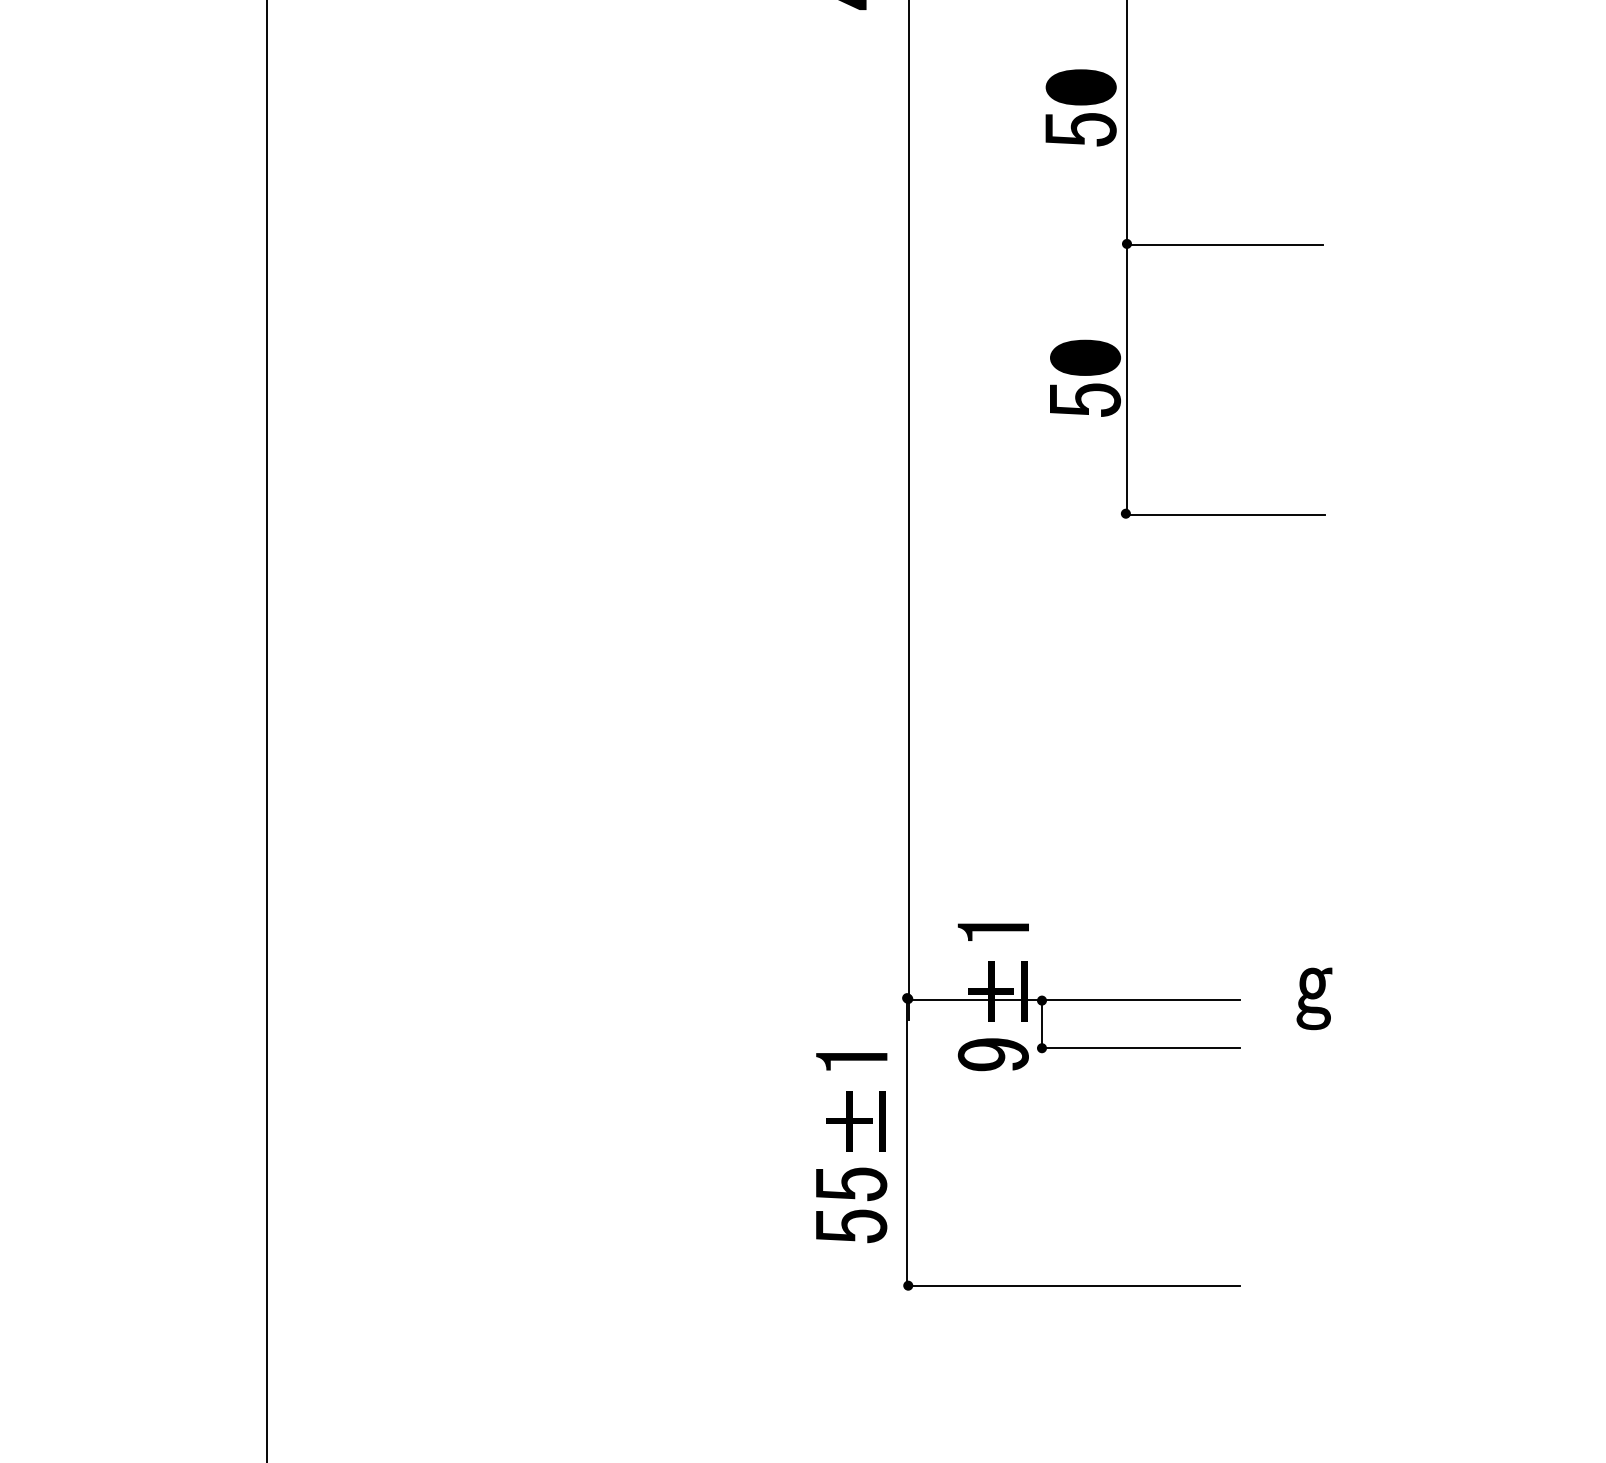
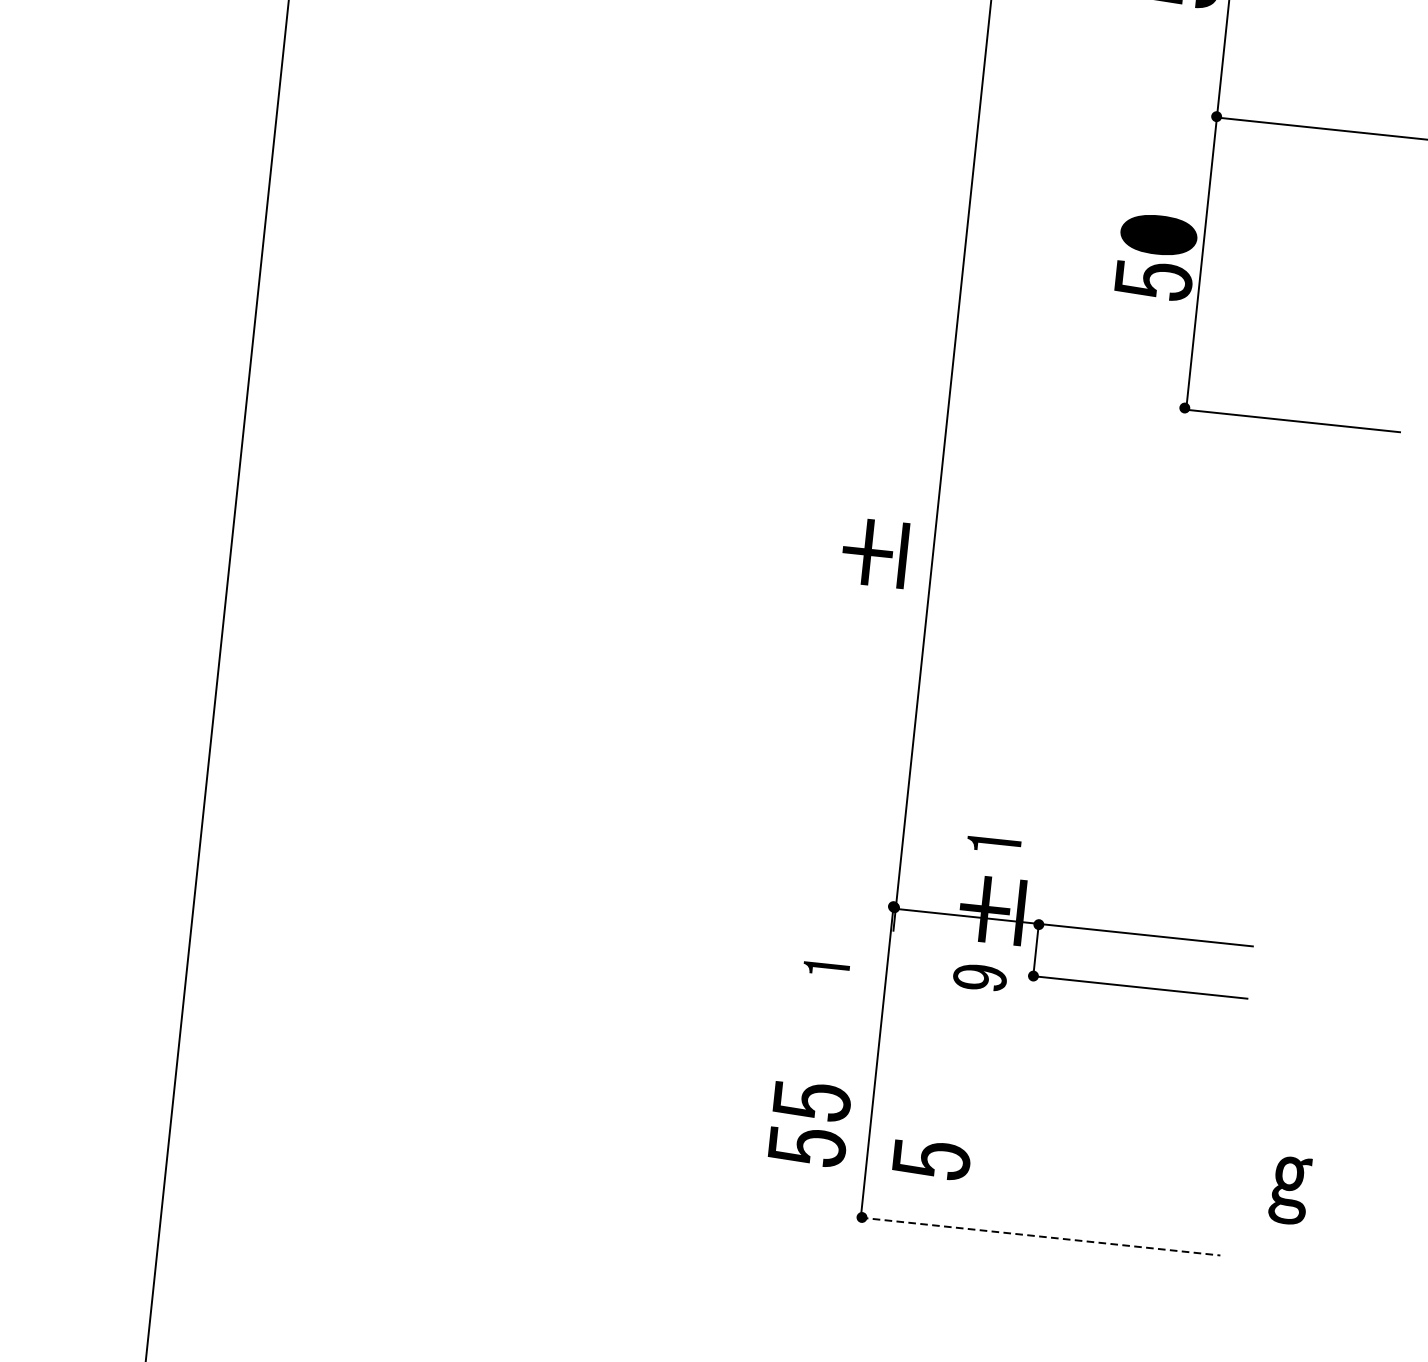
part: (992, 931) -> (993, 844), size x0.7
part: (1314, 998) -> (1290, 1190), moved
part: (992, 1054) -> (979, 977), size x0.7
part: (851, 1061) -> (826, 968), size x0.6
part: (855, 1121) -> (874, 553), moved
part: (966, 1226) -> (931, 1160), added
line: (1074, 1285) -> (1041, 1236), solid -> dashed

